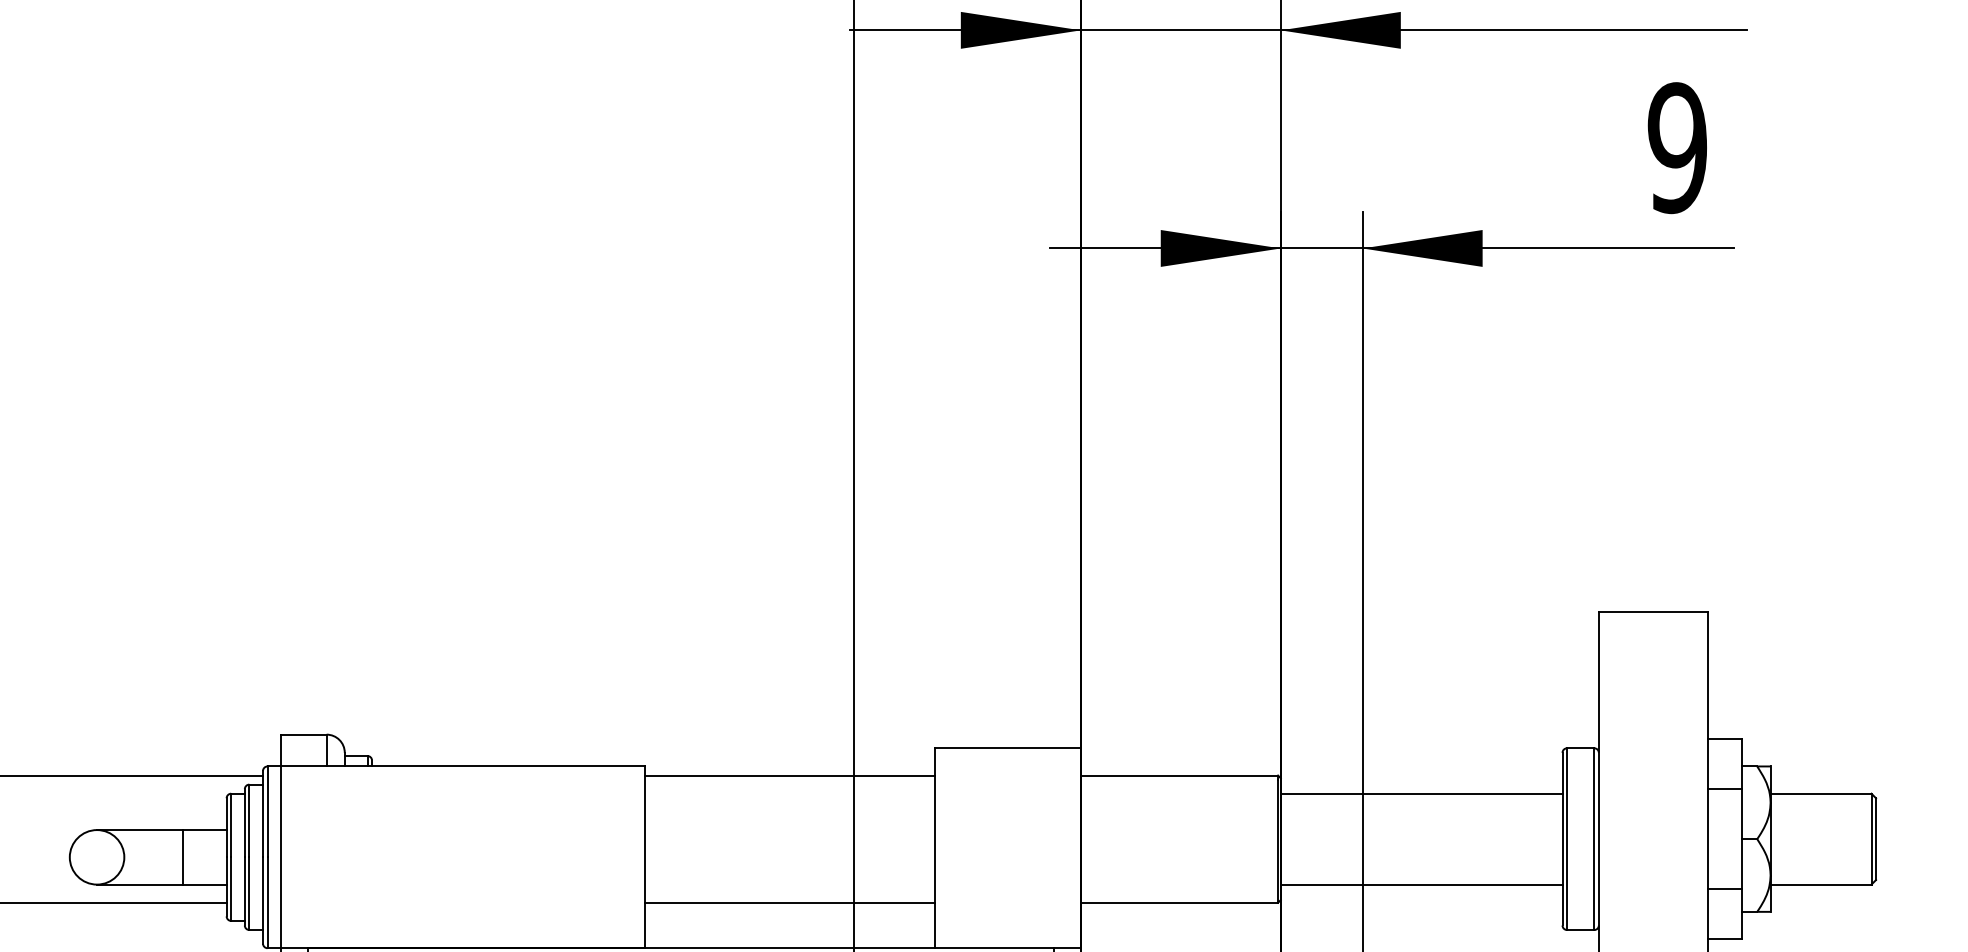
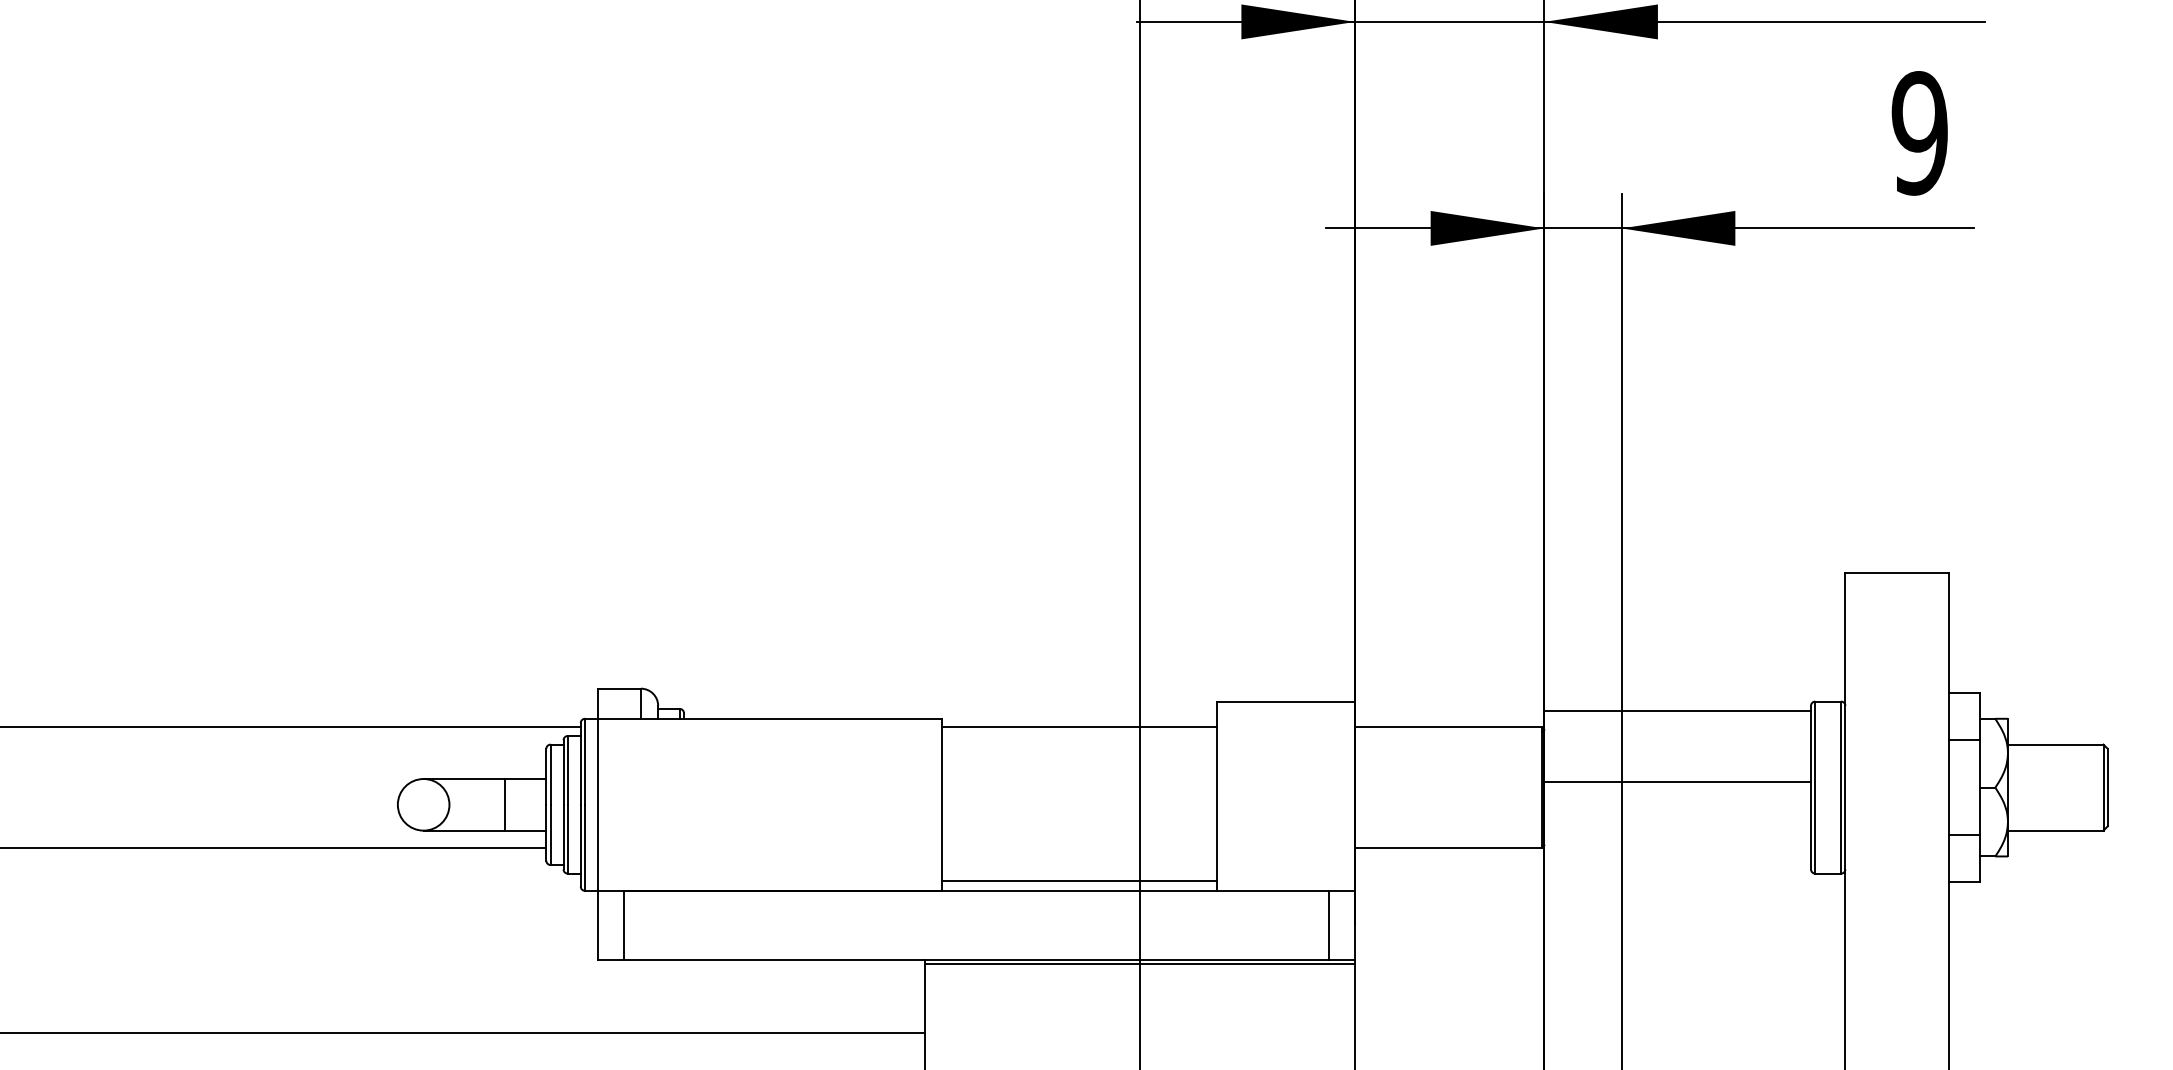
line: (1421, 793) -> (1677, 710), moved
line: (1421, 884) -> (1677, 781), moved
line: (789, 902) -> (1079, 880), moved

